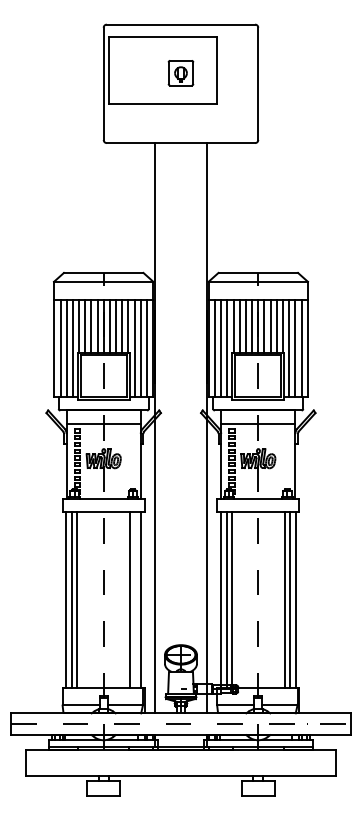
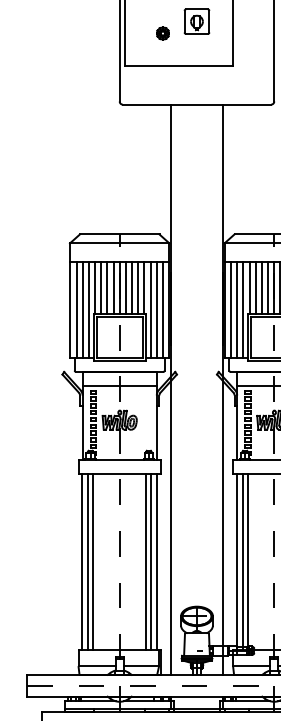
part: (146, 71) -> (162, 33), added
part: (180, 73) -> (196, 22), moved
line: (135, 600) -> (151, 562), added

